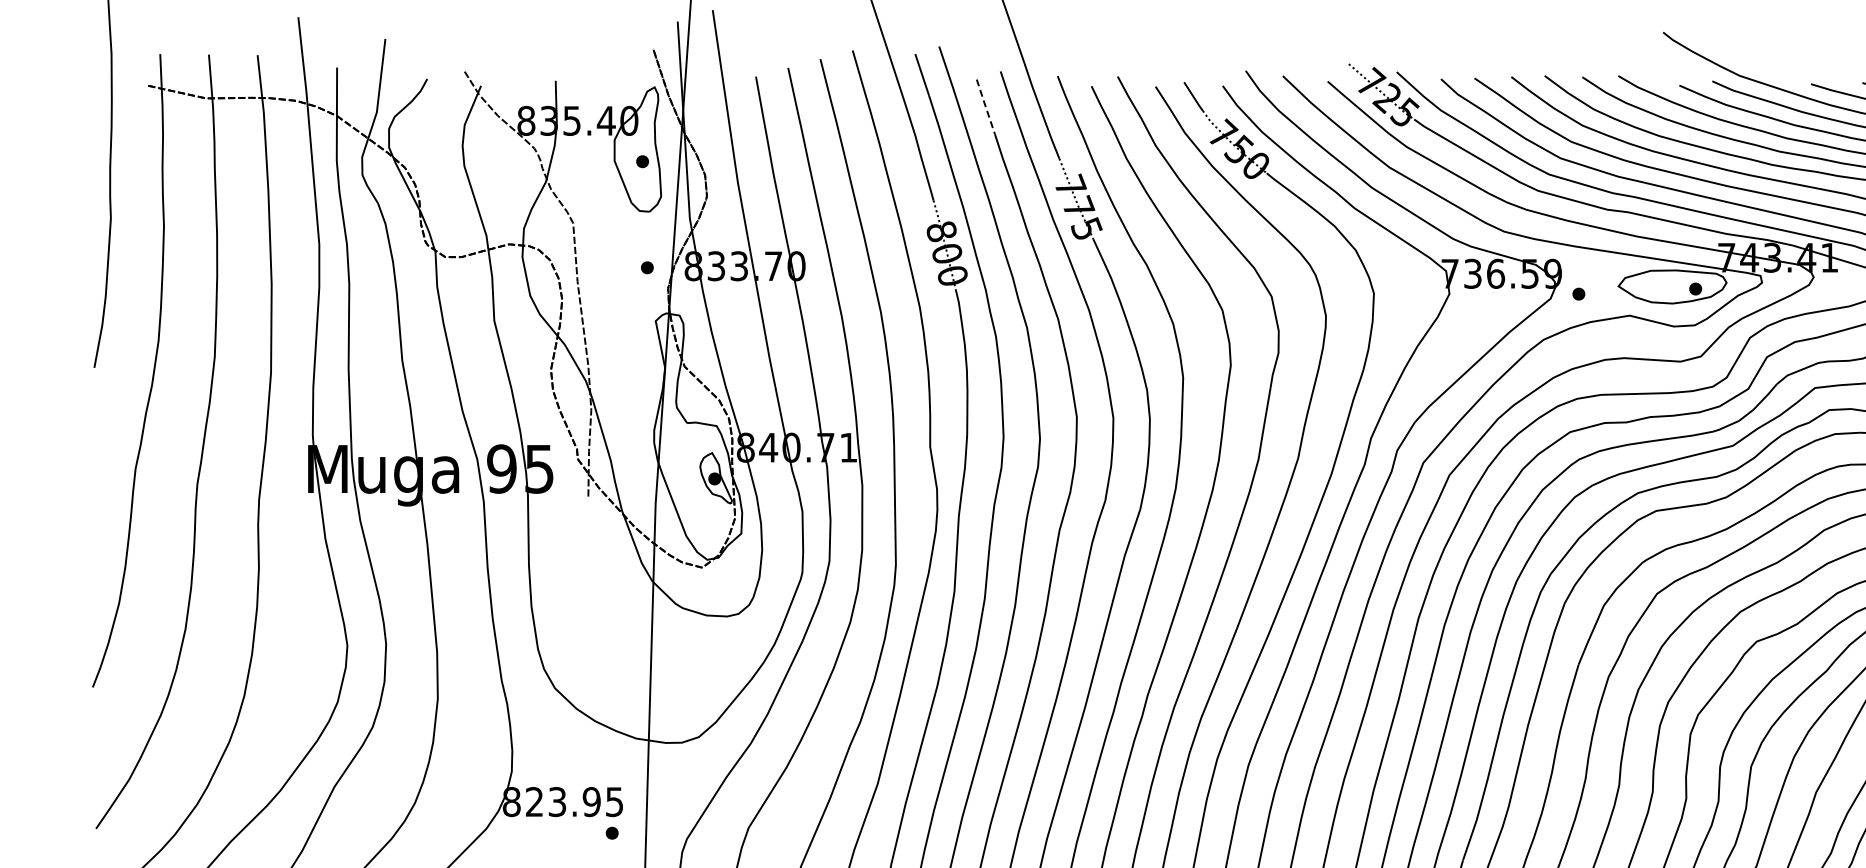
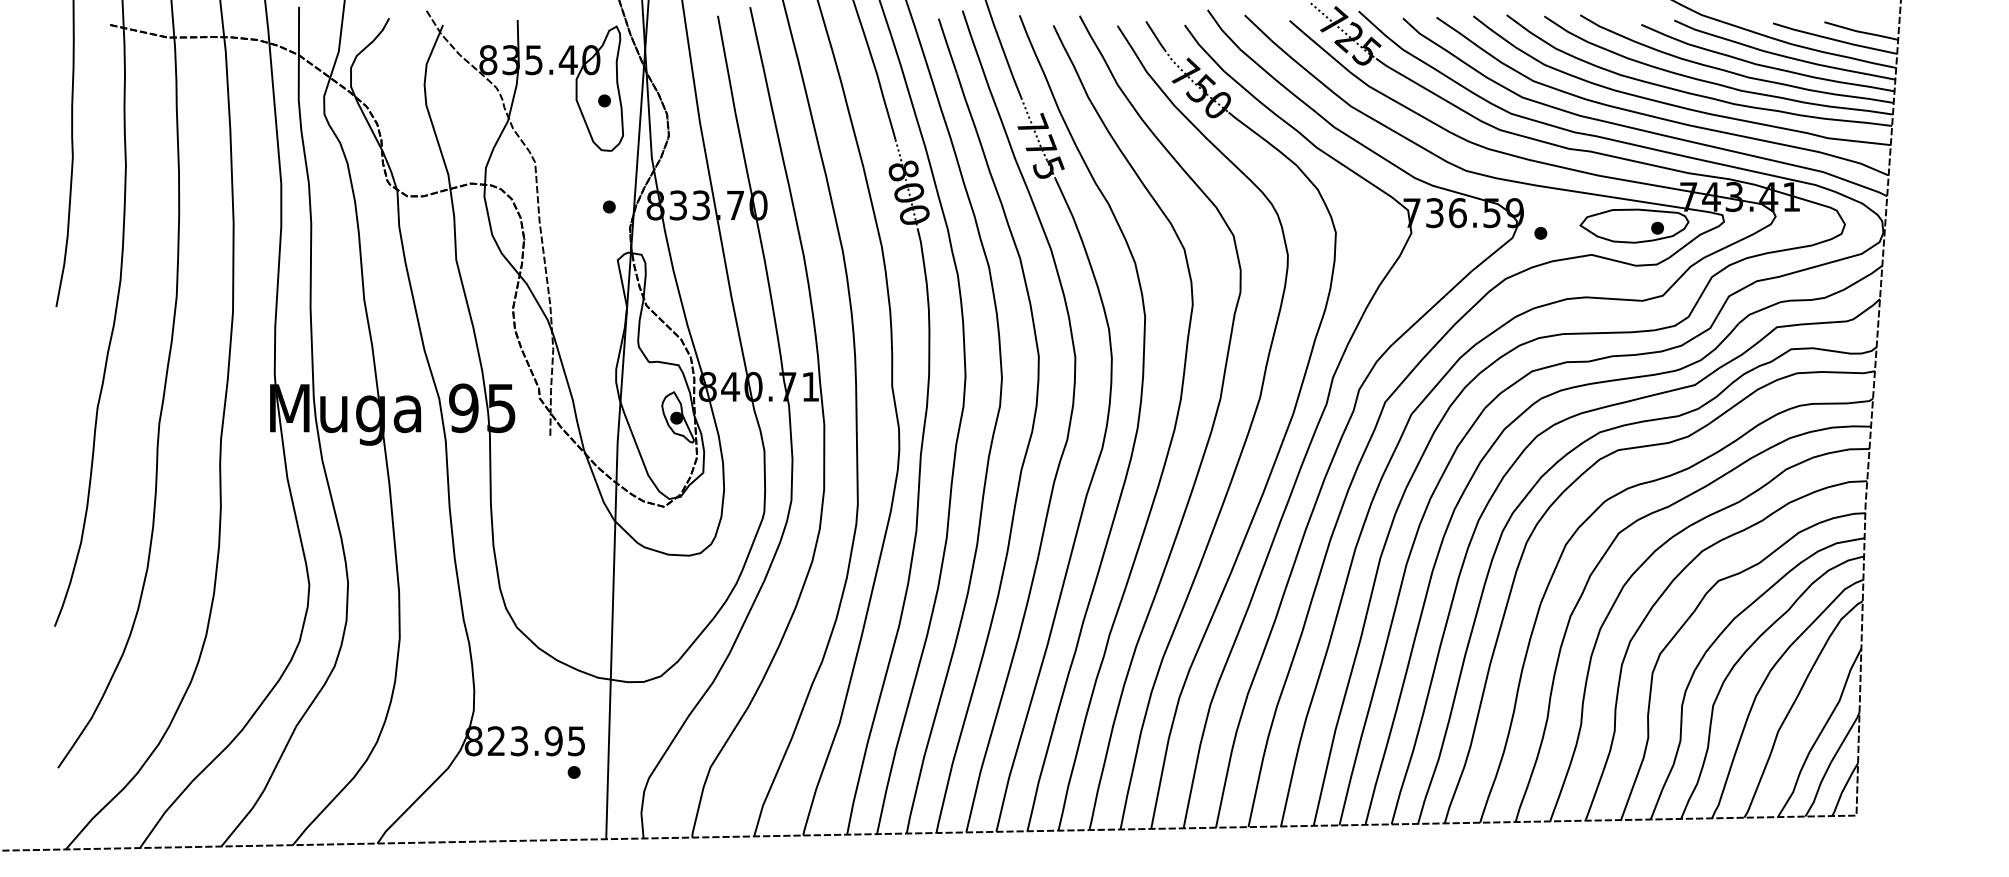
line: (985, 107) -> (947, 46), dashed -> solid

